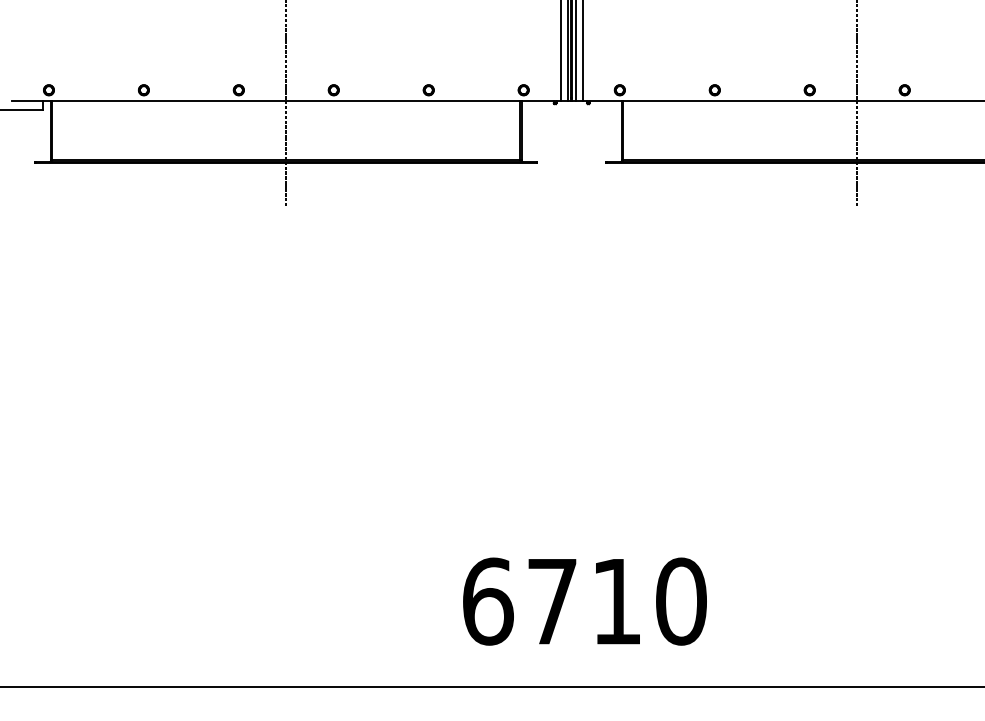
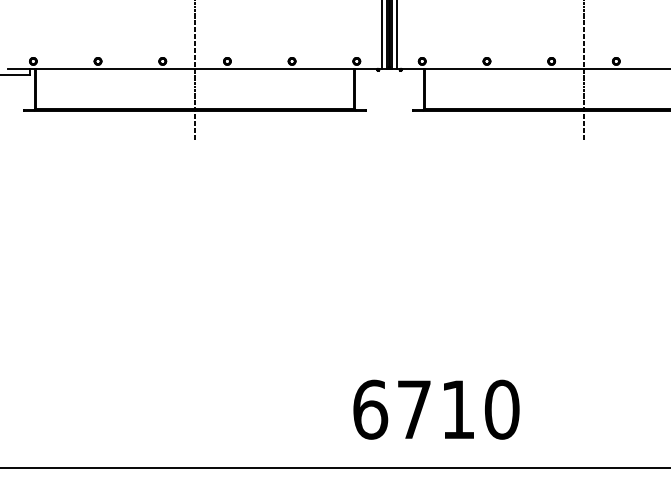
text: (584, 601) -> (436, 409), moved

